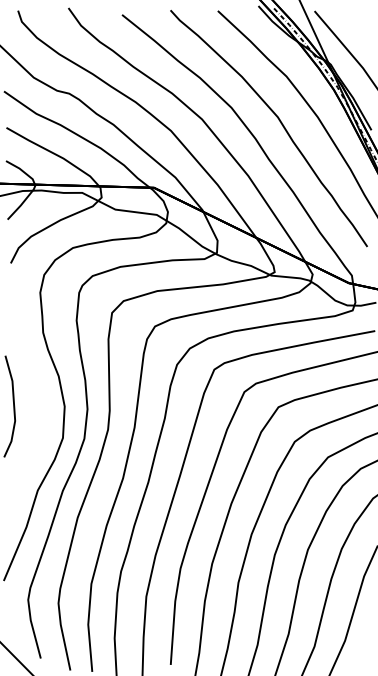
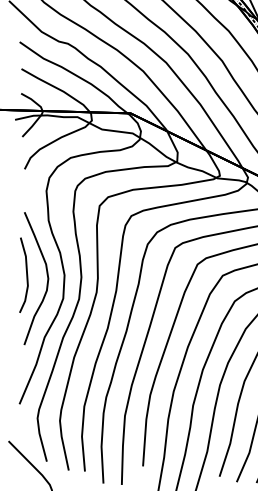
curve: (41, 410) -> (47, 278), added

